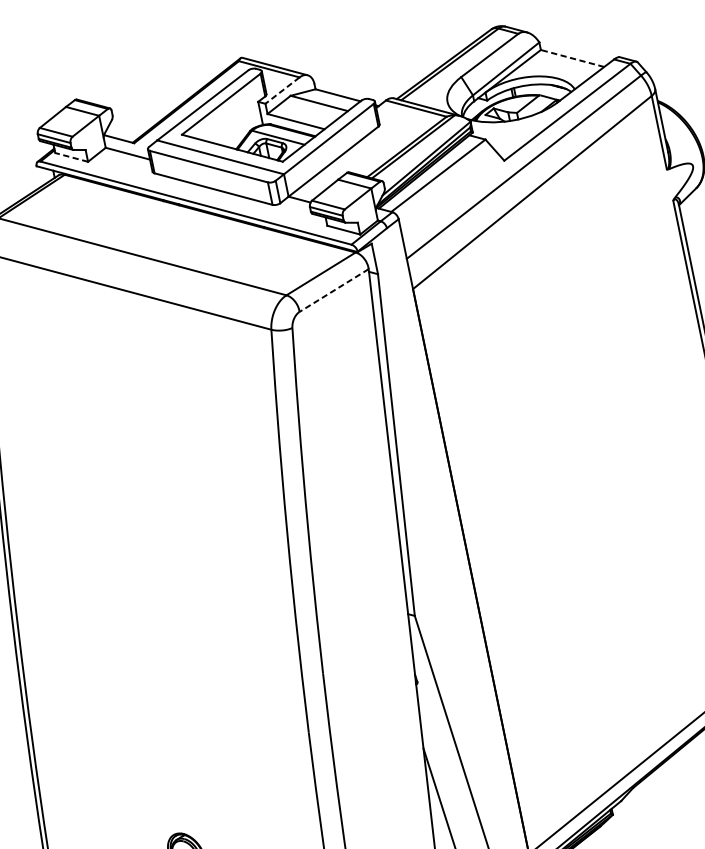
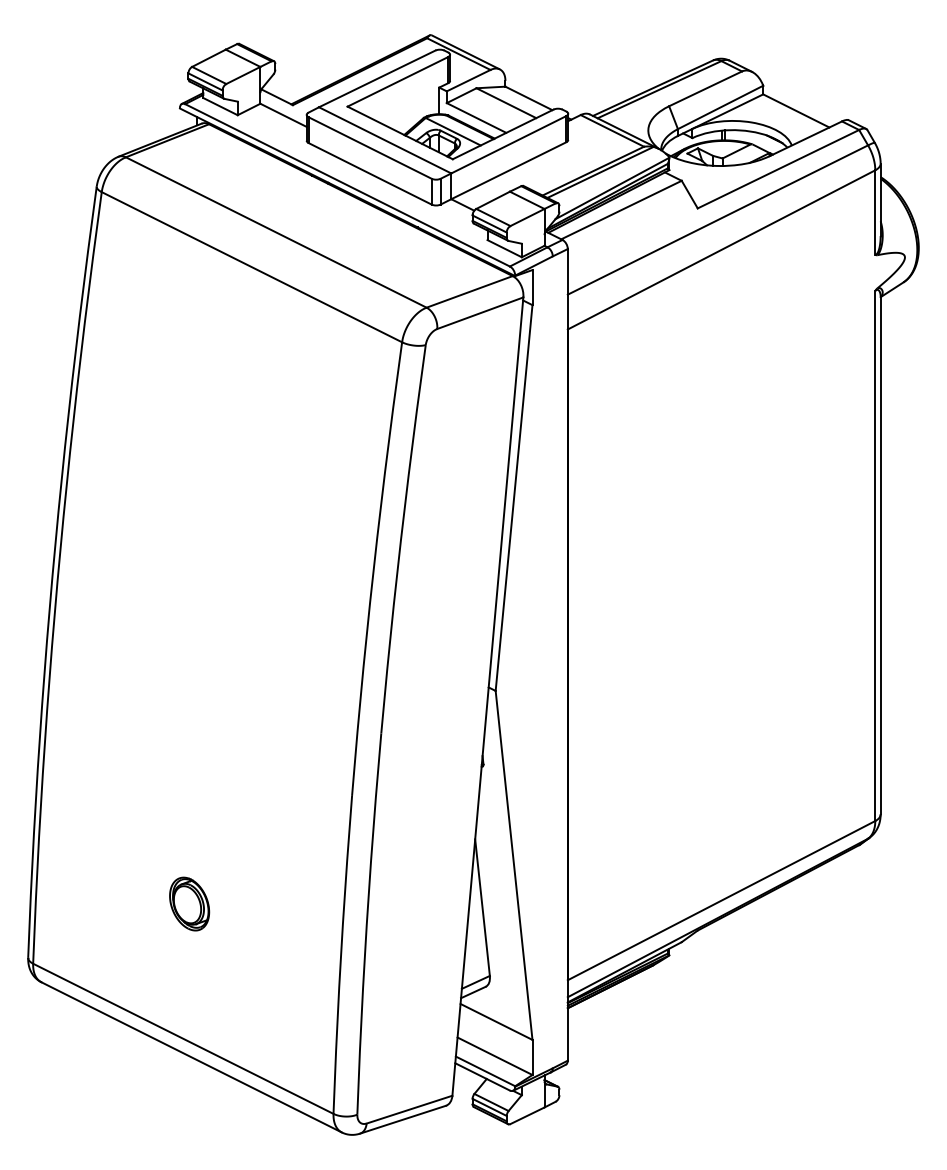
line: (572, 58) -> (796, 110), dashed -> solid
line: (282, 90) -> (468, 80), dashed -> solid
line: (71, 157) -> (220, 106), dashed -> solid
line: (334, 290) -> (480, 313), dashed -> solid

